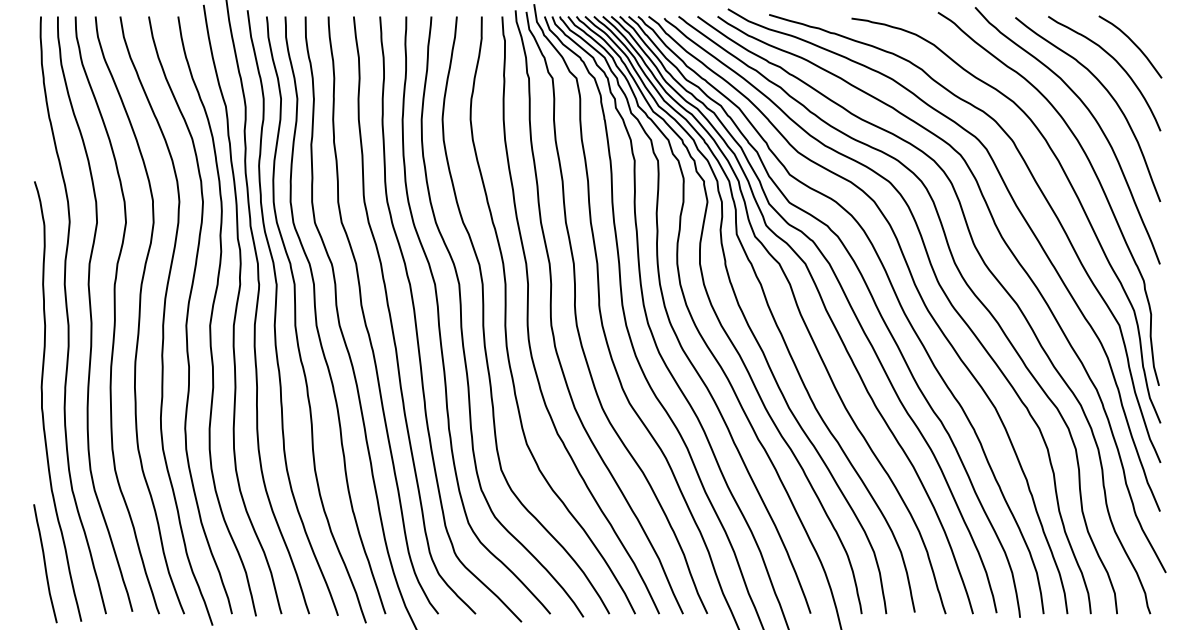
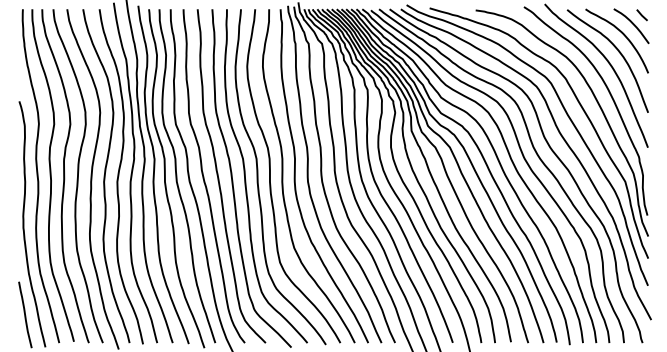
line: (1148, 27) -> (641, 15), added

